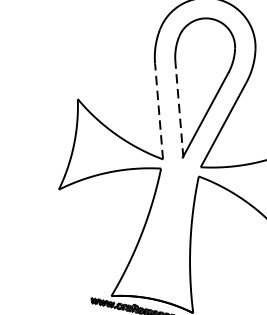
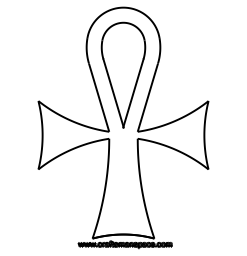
line: (179, 109) -> (113, 93), dashed -> solid
line: (159, 111) -> (99, 97), dashed -> solid

